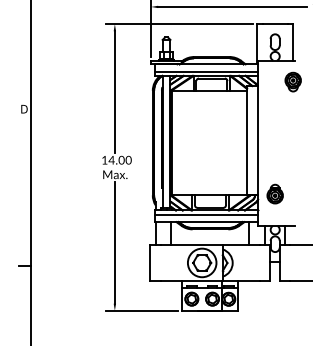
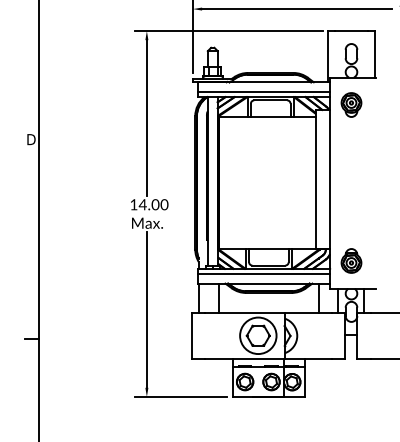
part: (293, 81) -> (351, 104), moved
part: (275, 193) -> (351, 260), moved

